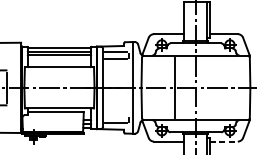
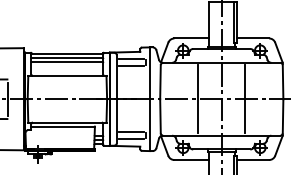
line: (216, 88) -> (245, 99), added
line: (115, 117) -> (130, 132), added
line: (223, 142) -> (253, 160), dashed -> solid

